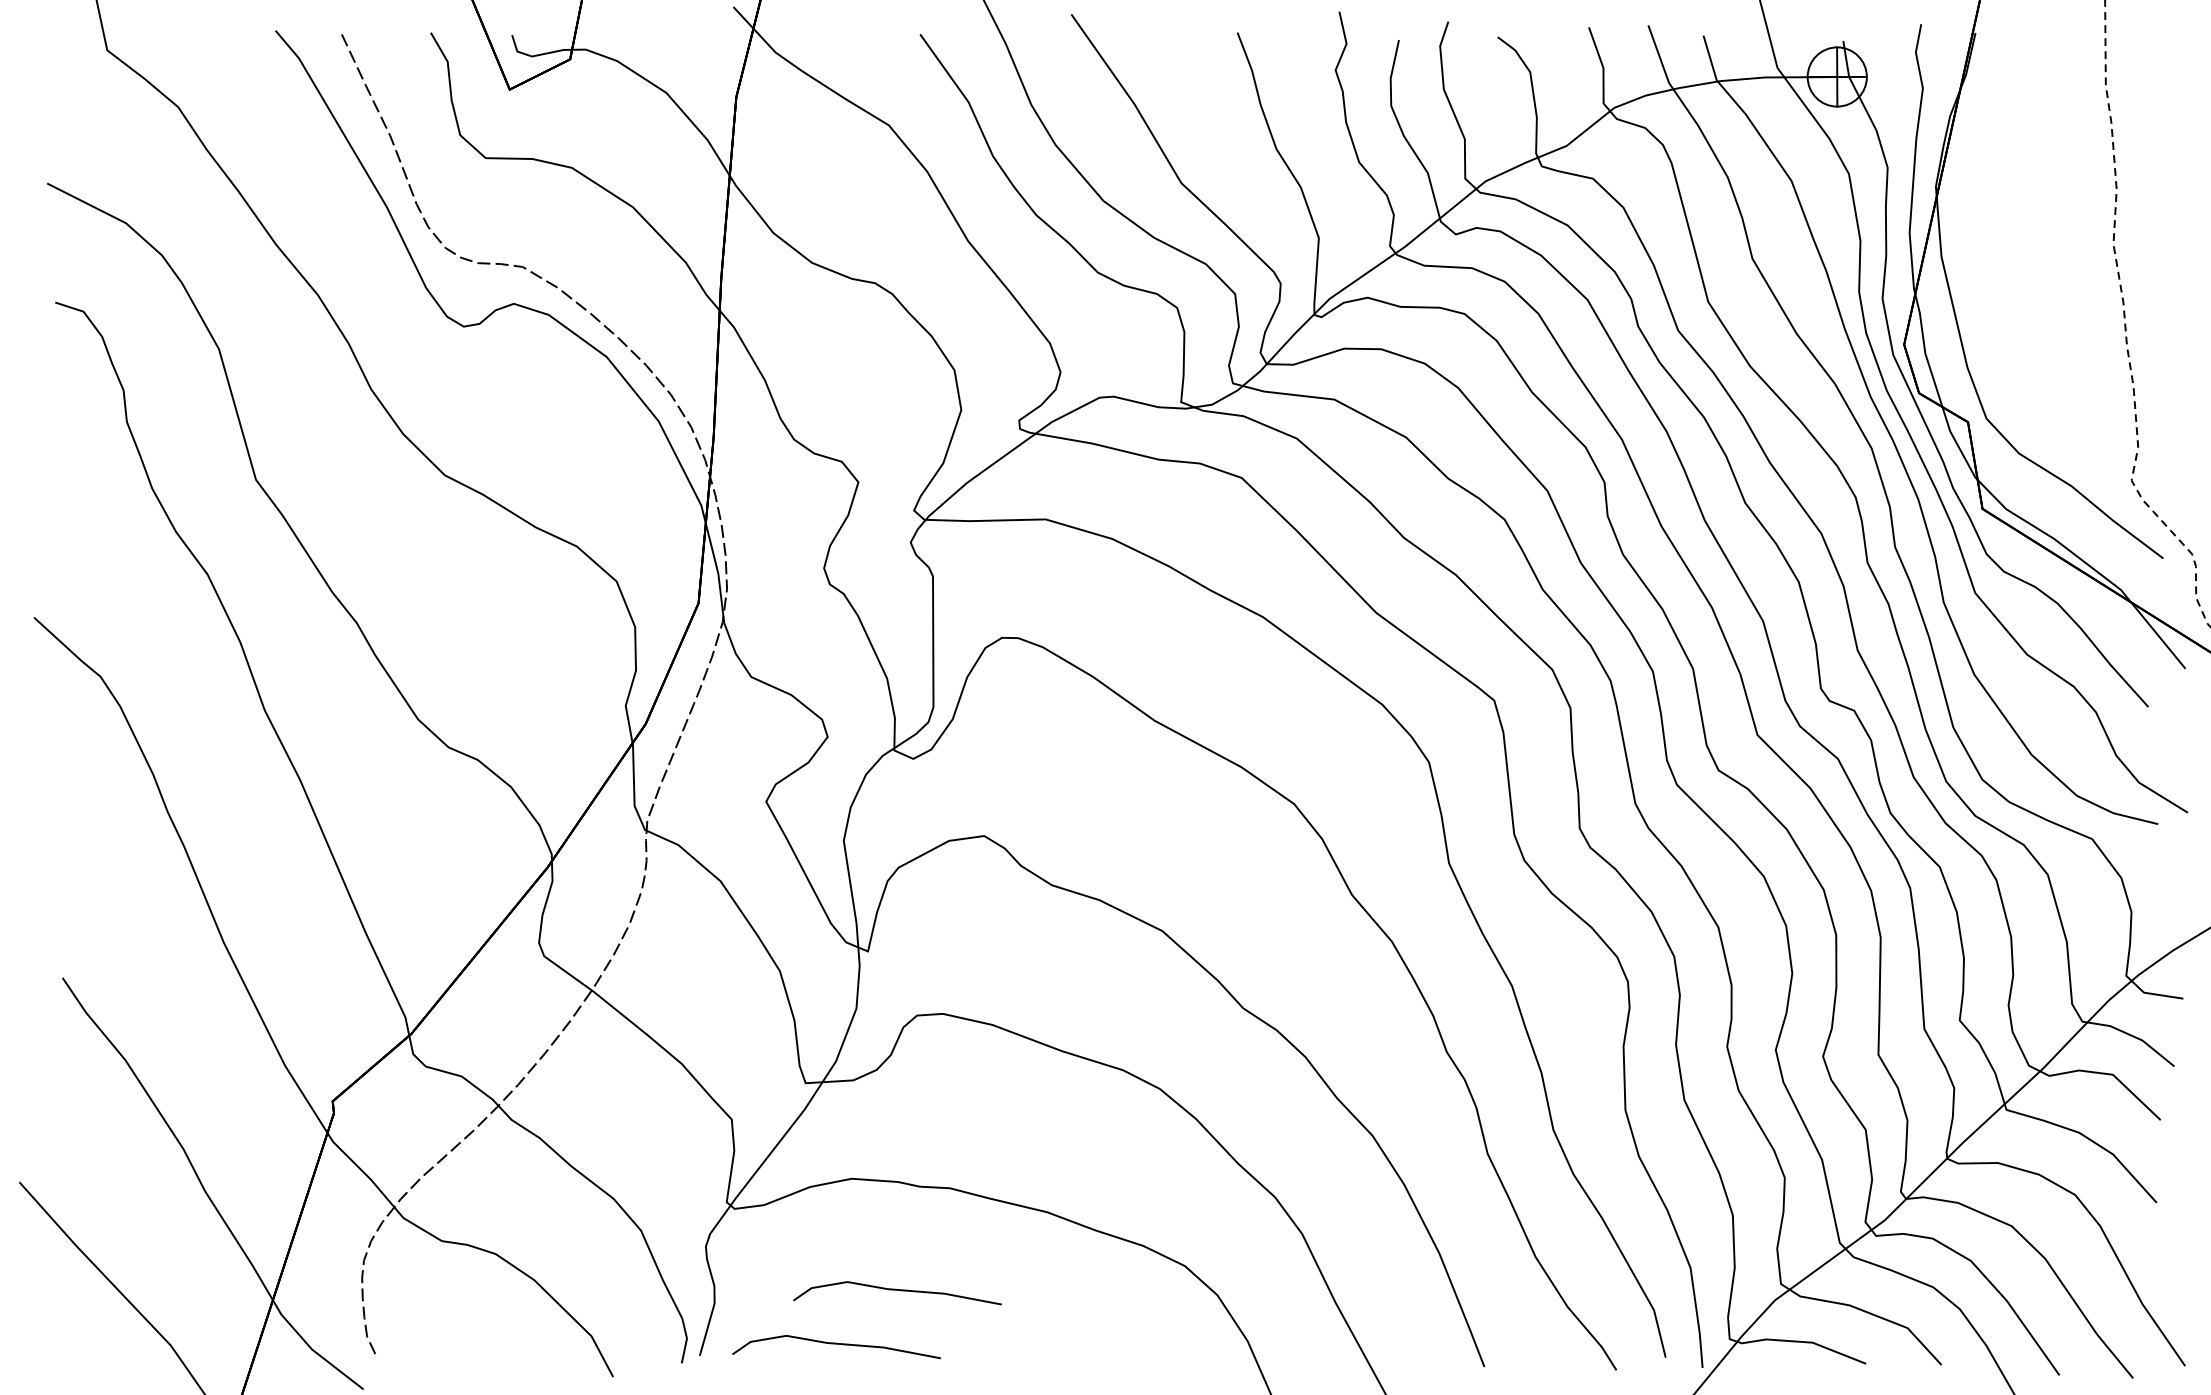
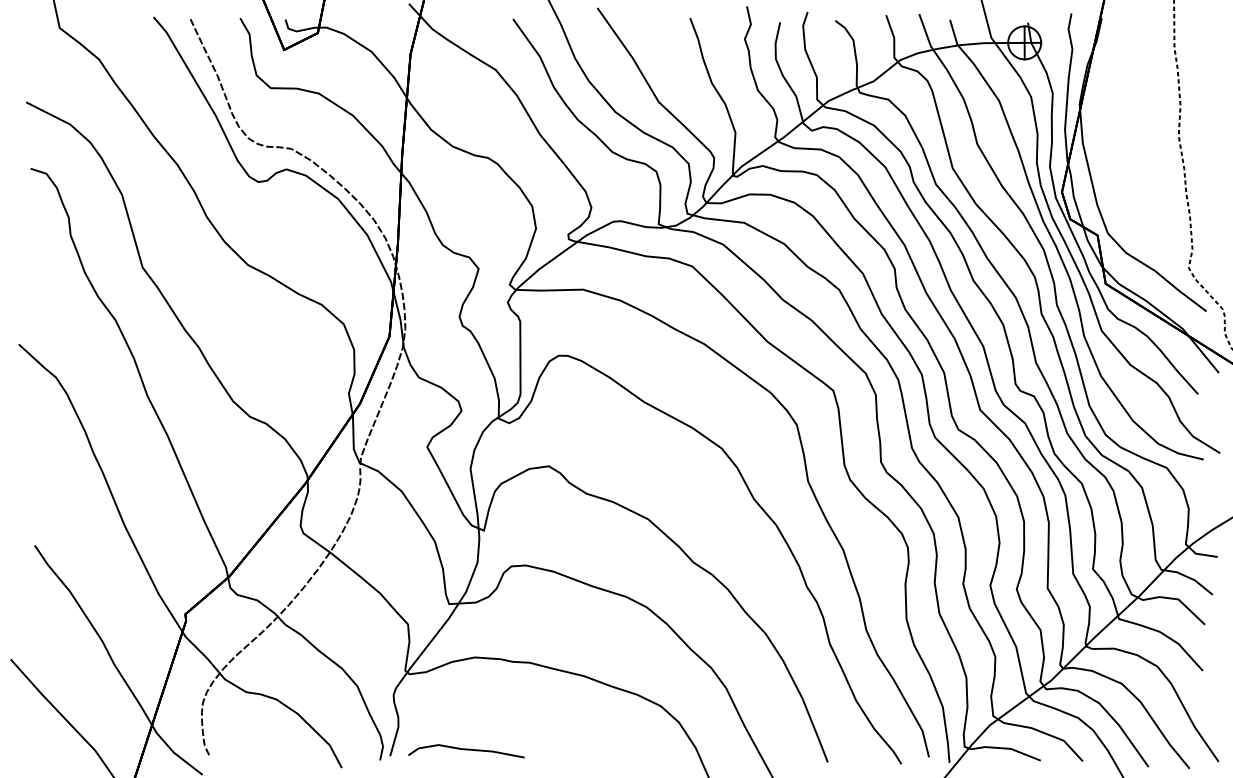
curve: (897, 1291) -> (500, 720), removed

